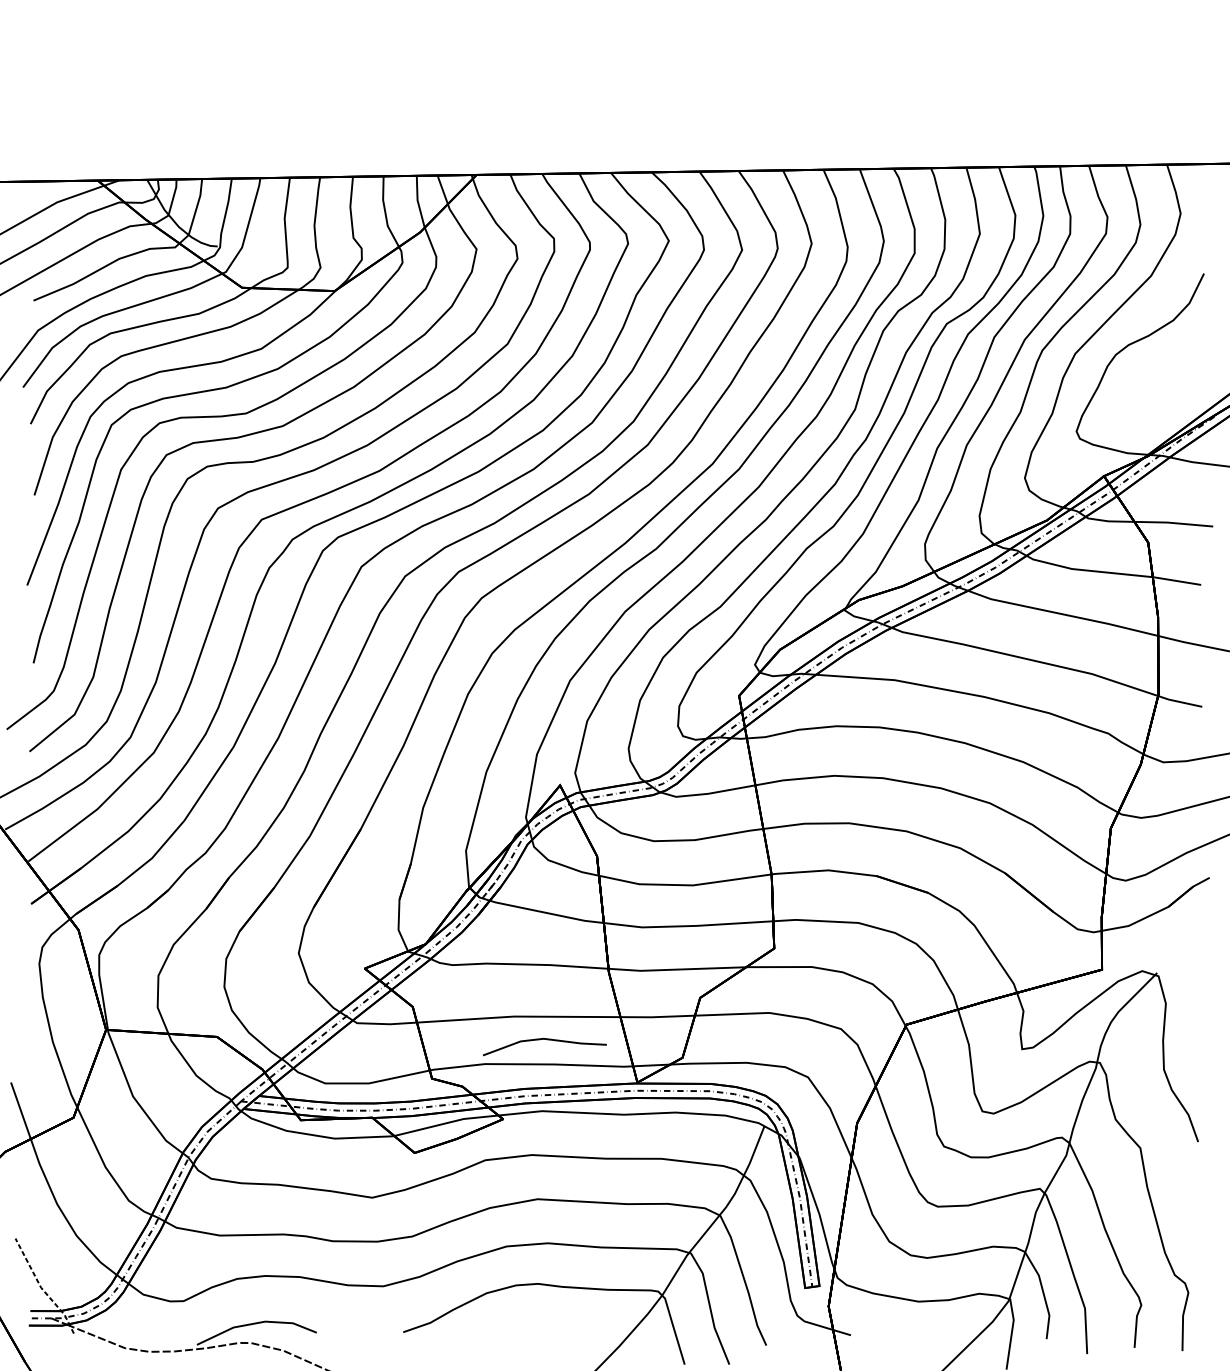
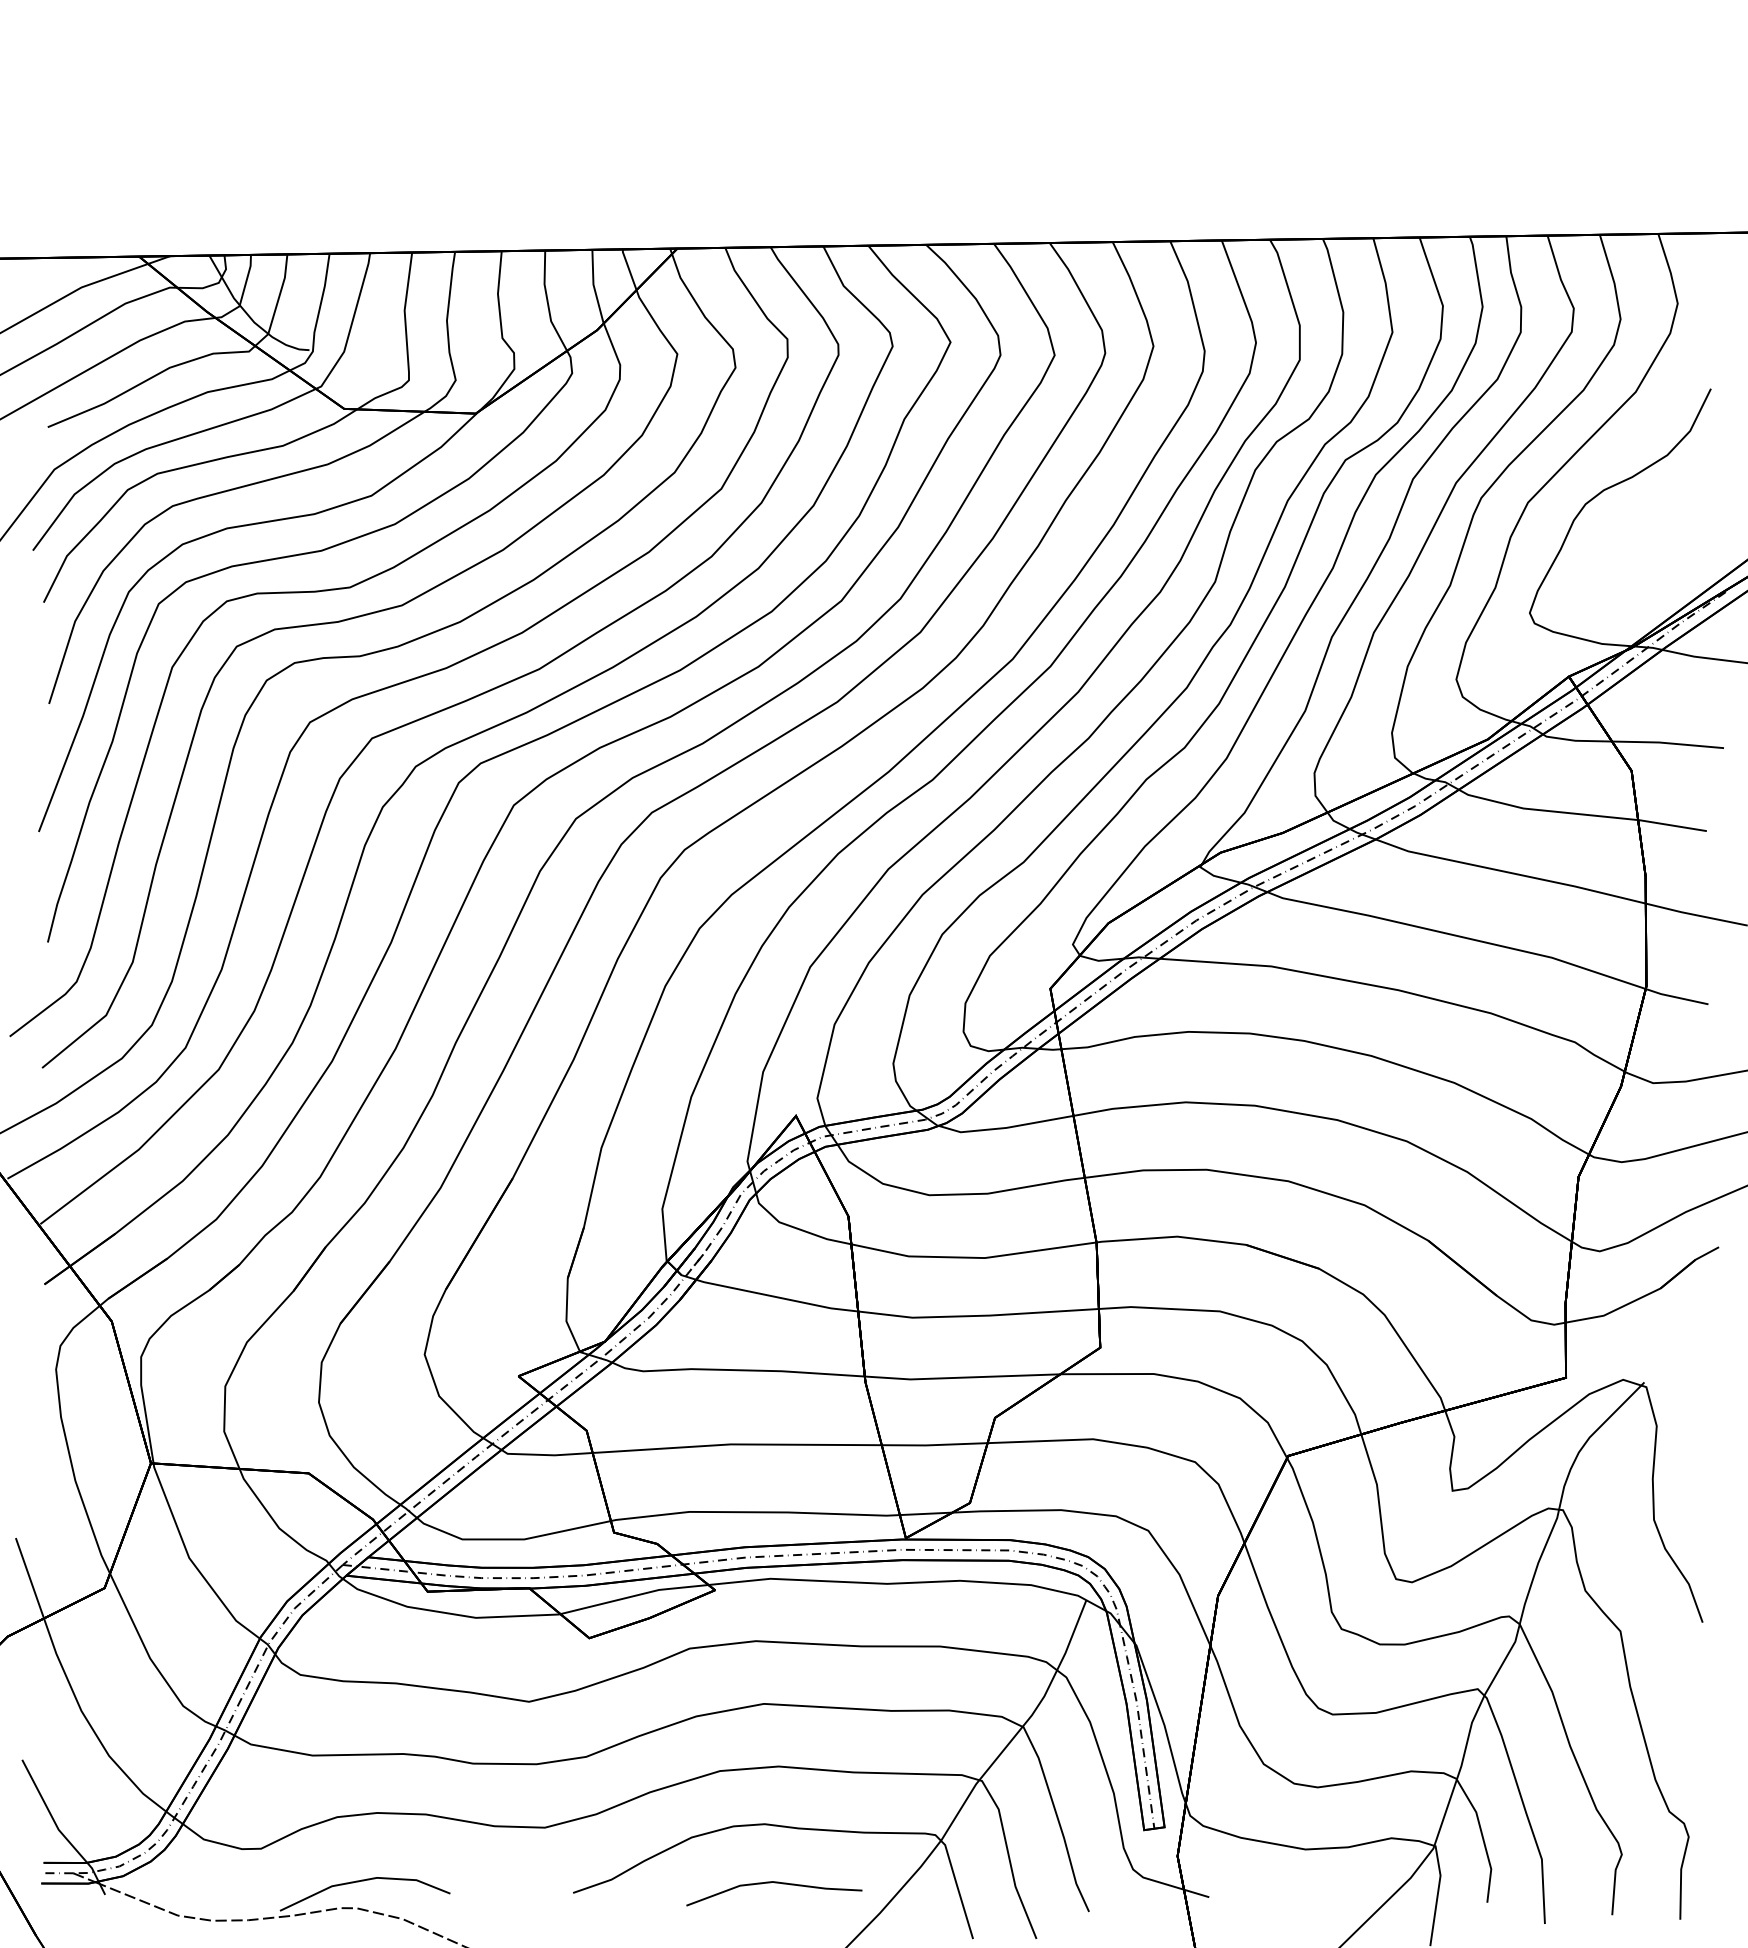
line: (544, 1039) -> (774, 1883), moved
line: (41, 1288) -> (59, 1830), dashed -> solid

